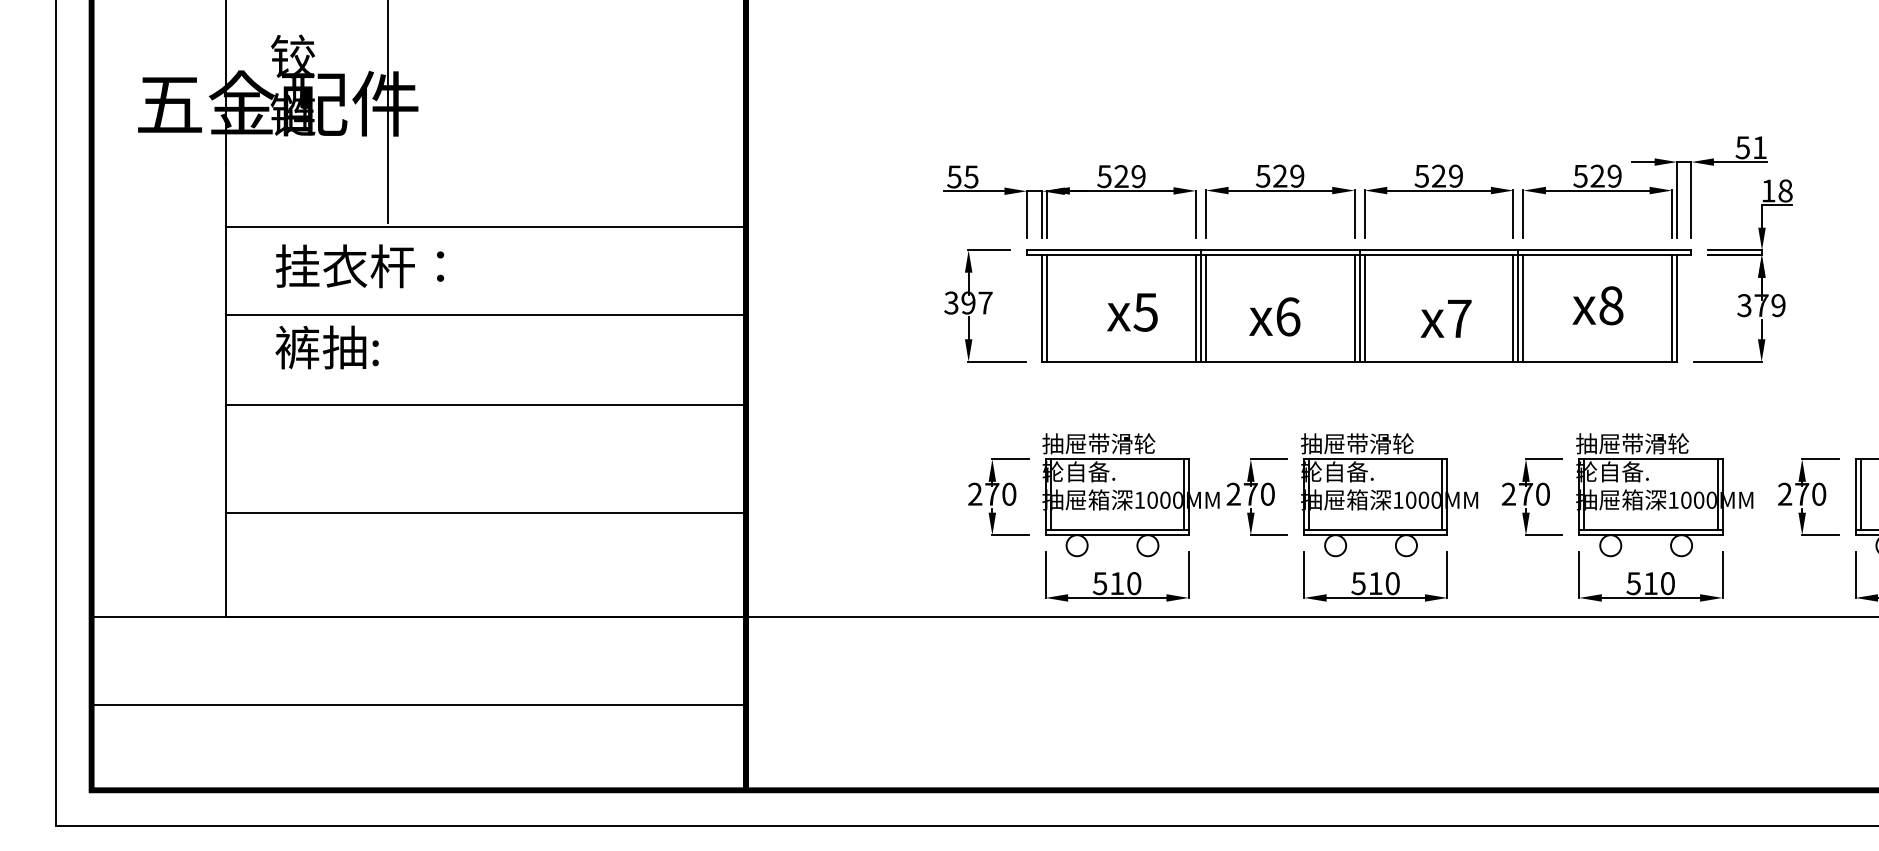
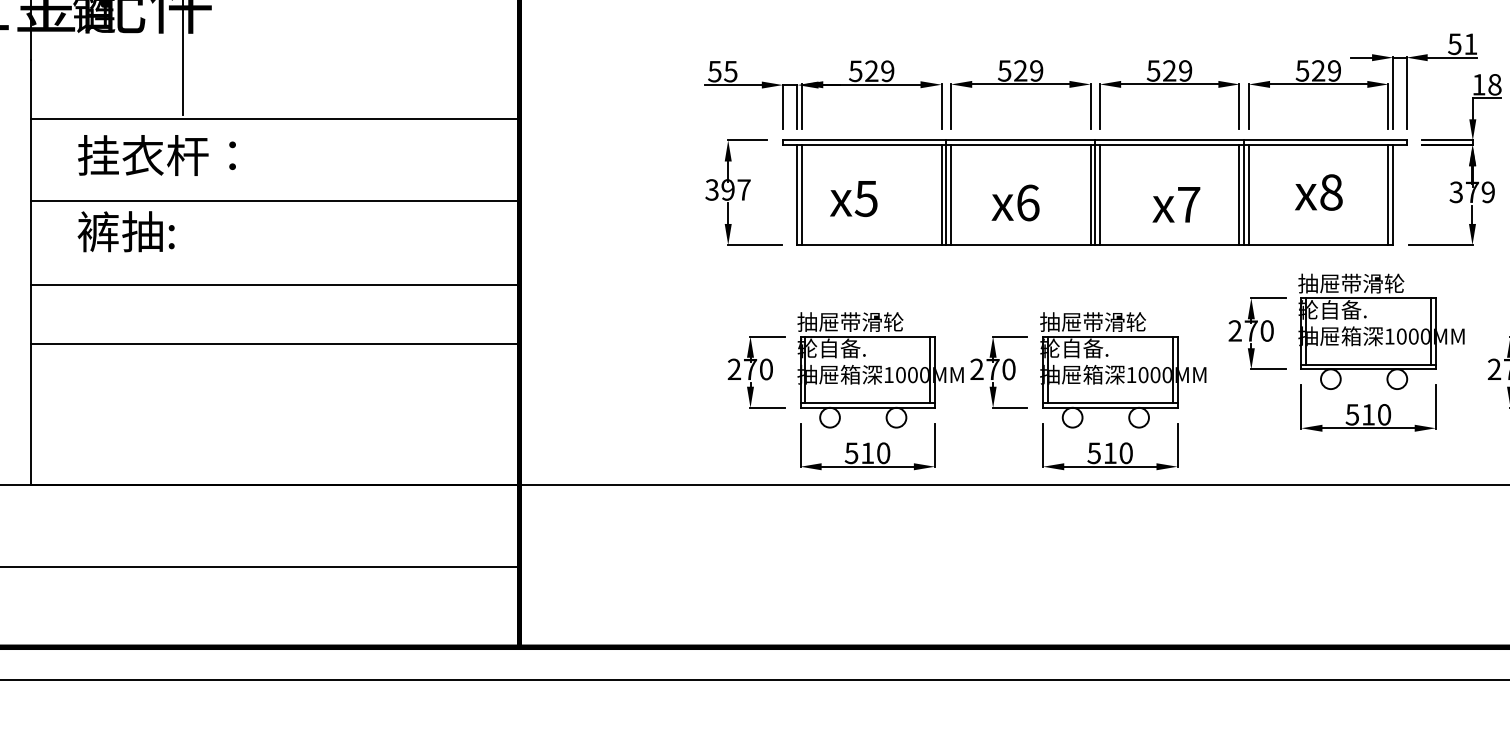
text: (1132, 312) -> (853, 198), moved
line: (486, 513) -> (275, 344), moved
part: (1627, 517) -> (1346, 352), moved

